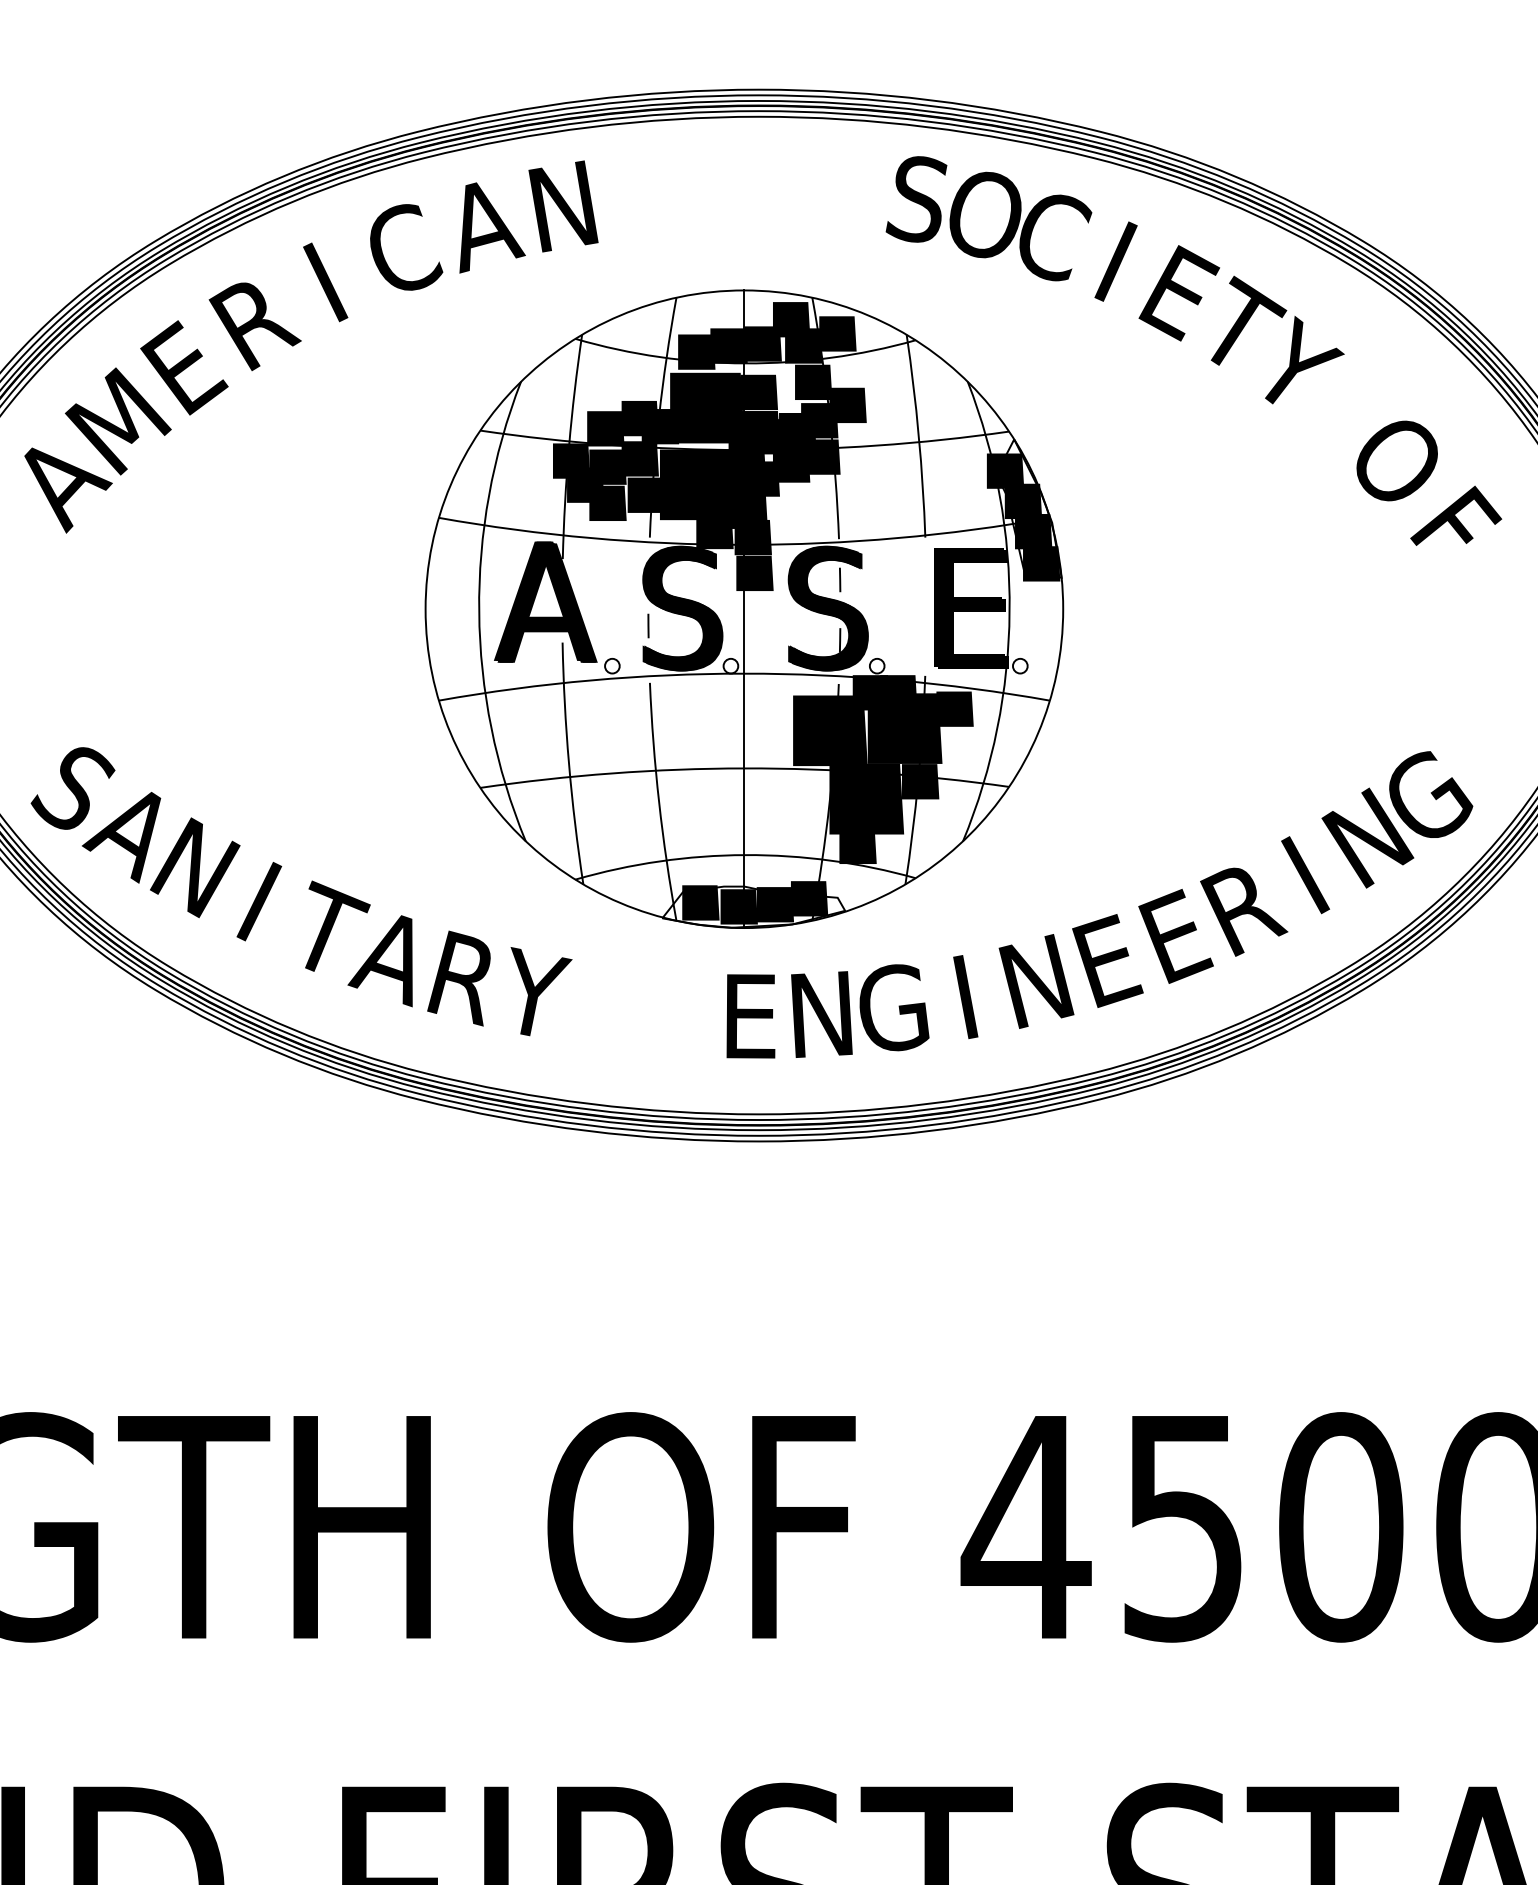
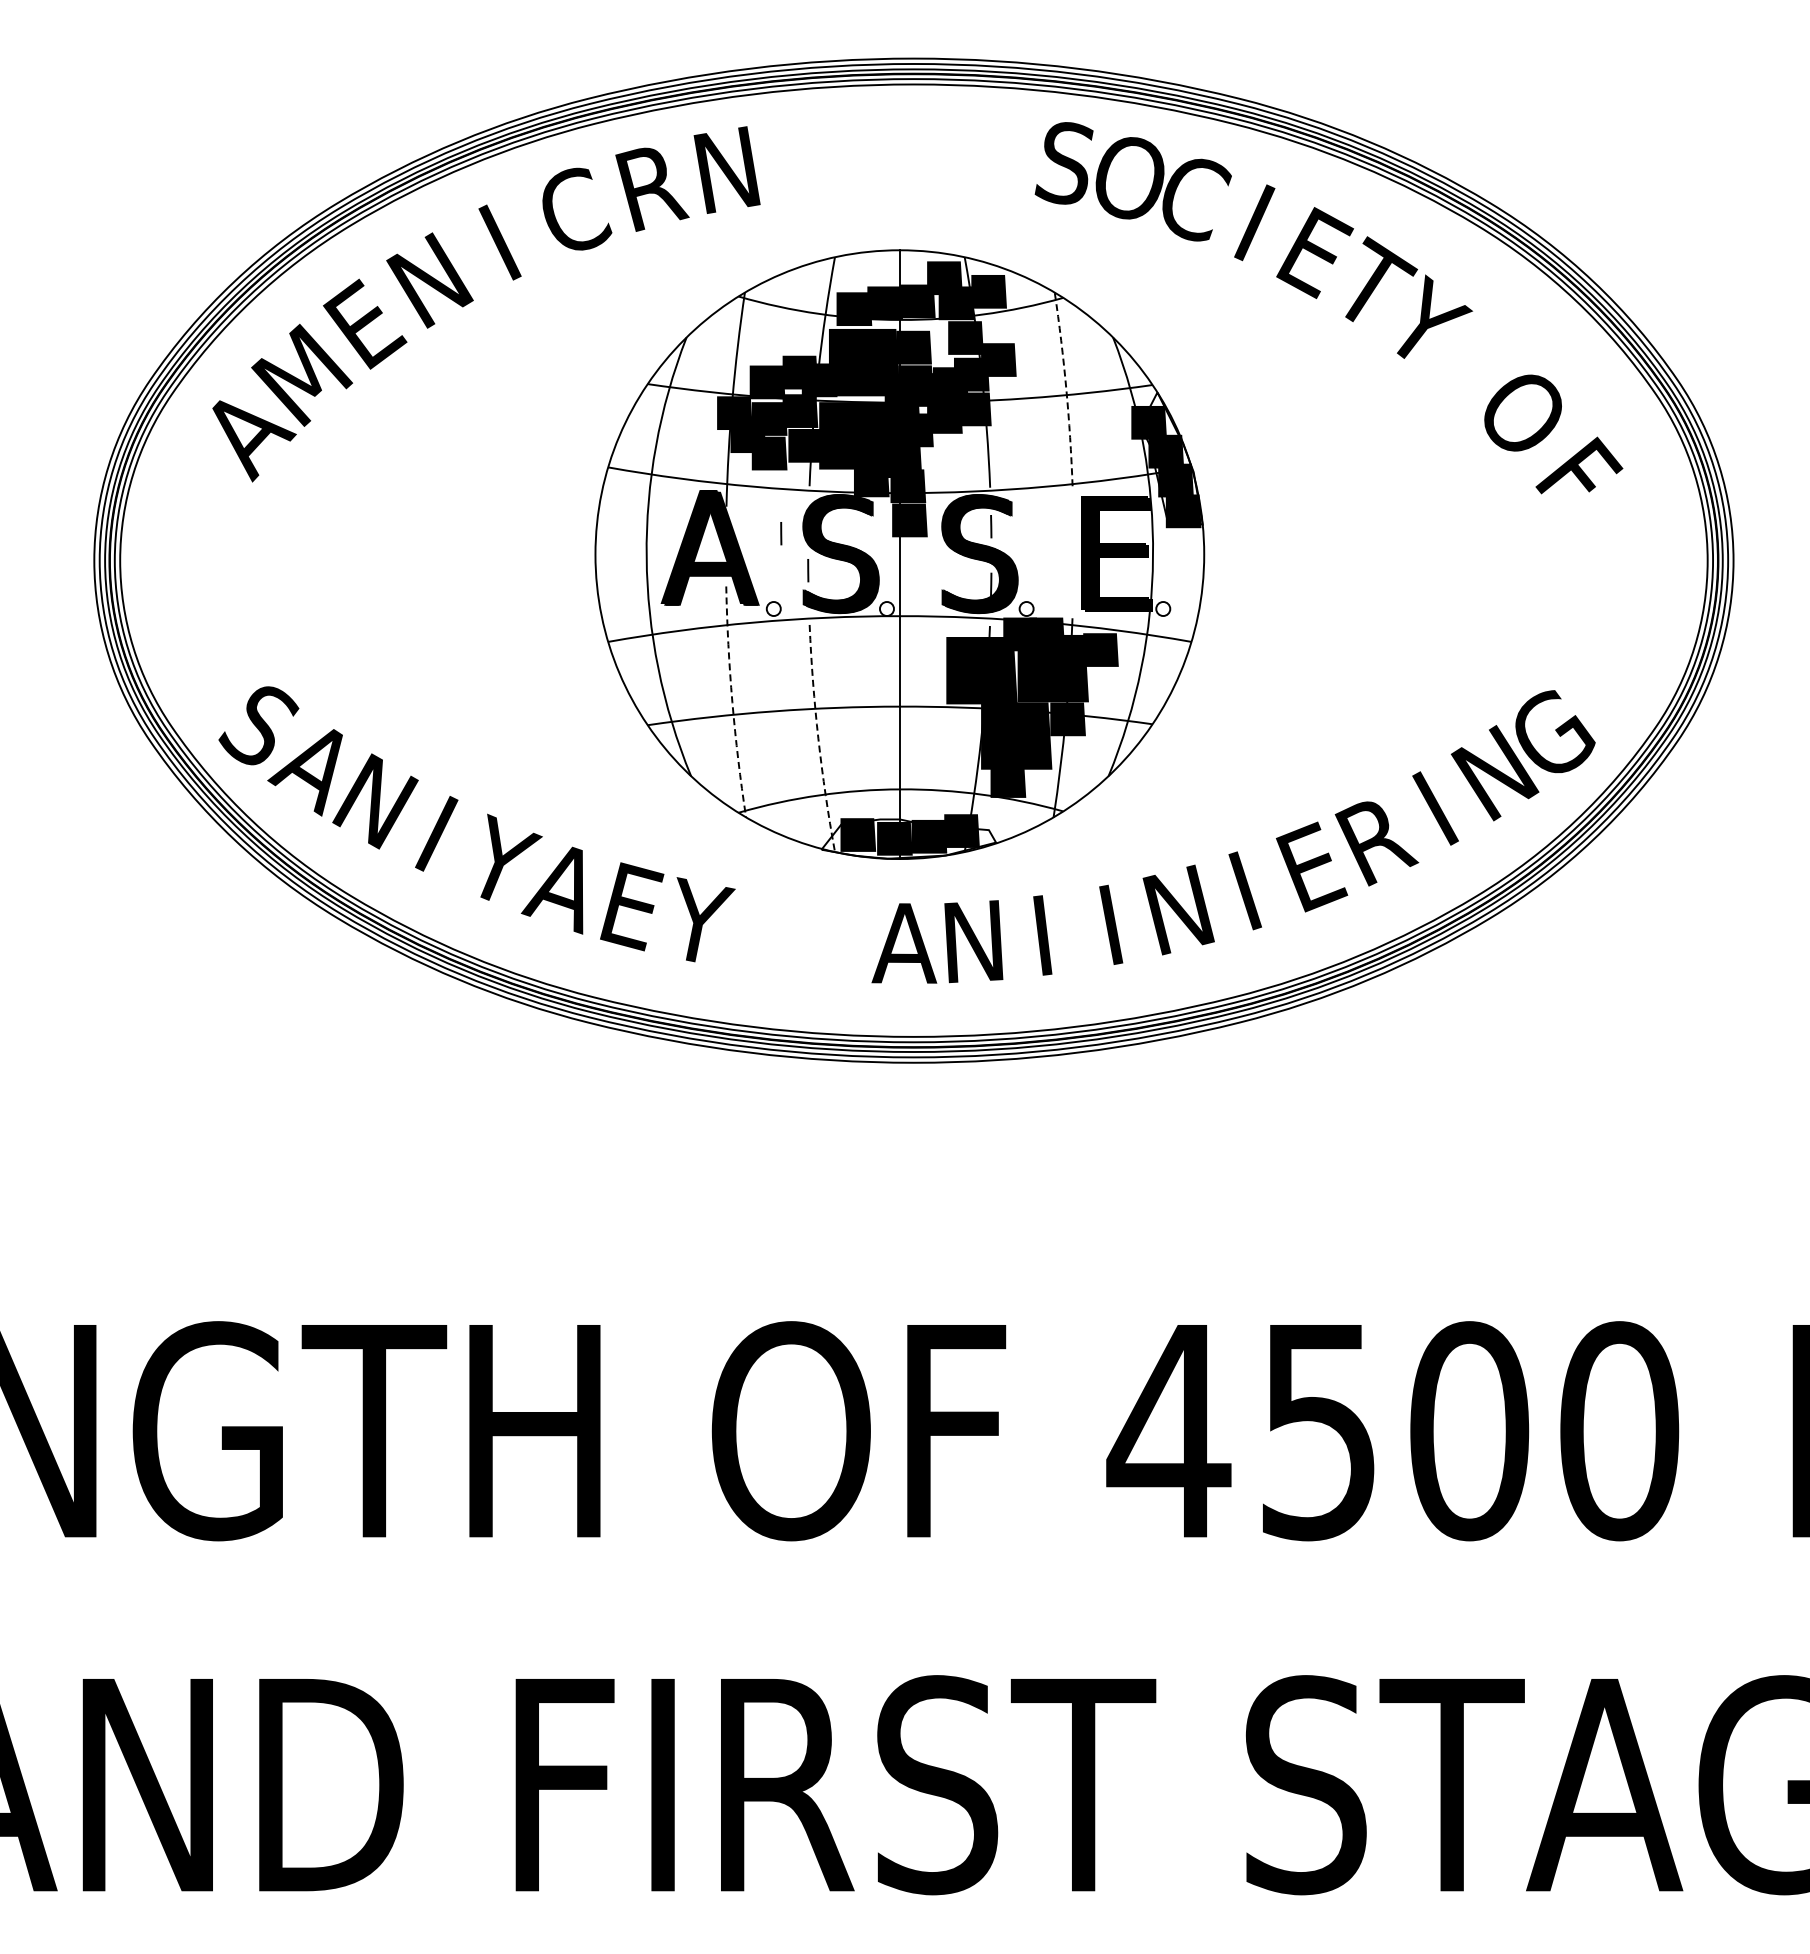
text: (486, 227) -> (653, 190), A -> R
text: (253, 322) -> (431, 280), R -> N
arc: (918, 436) -> (1066, 389), solid -> dashed
line: (620, 587) -> (781, 533), added
arc: (569, 764) -> (732, 702), solid -> dashed
arc: (659, 801) -> (818, 738), solid -> dashed
text: (338, 907) -> (512, 839), T -> Y
text: (1107, 961) -> (1246, 890), E -> I
text: (462, 977) -> (630, 906), R -> E
text: (893, 1007) -> (1042, 934), G -> I
text: (749, 1016) -> (904, 943), E -> A

